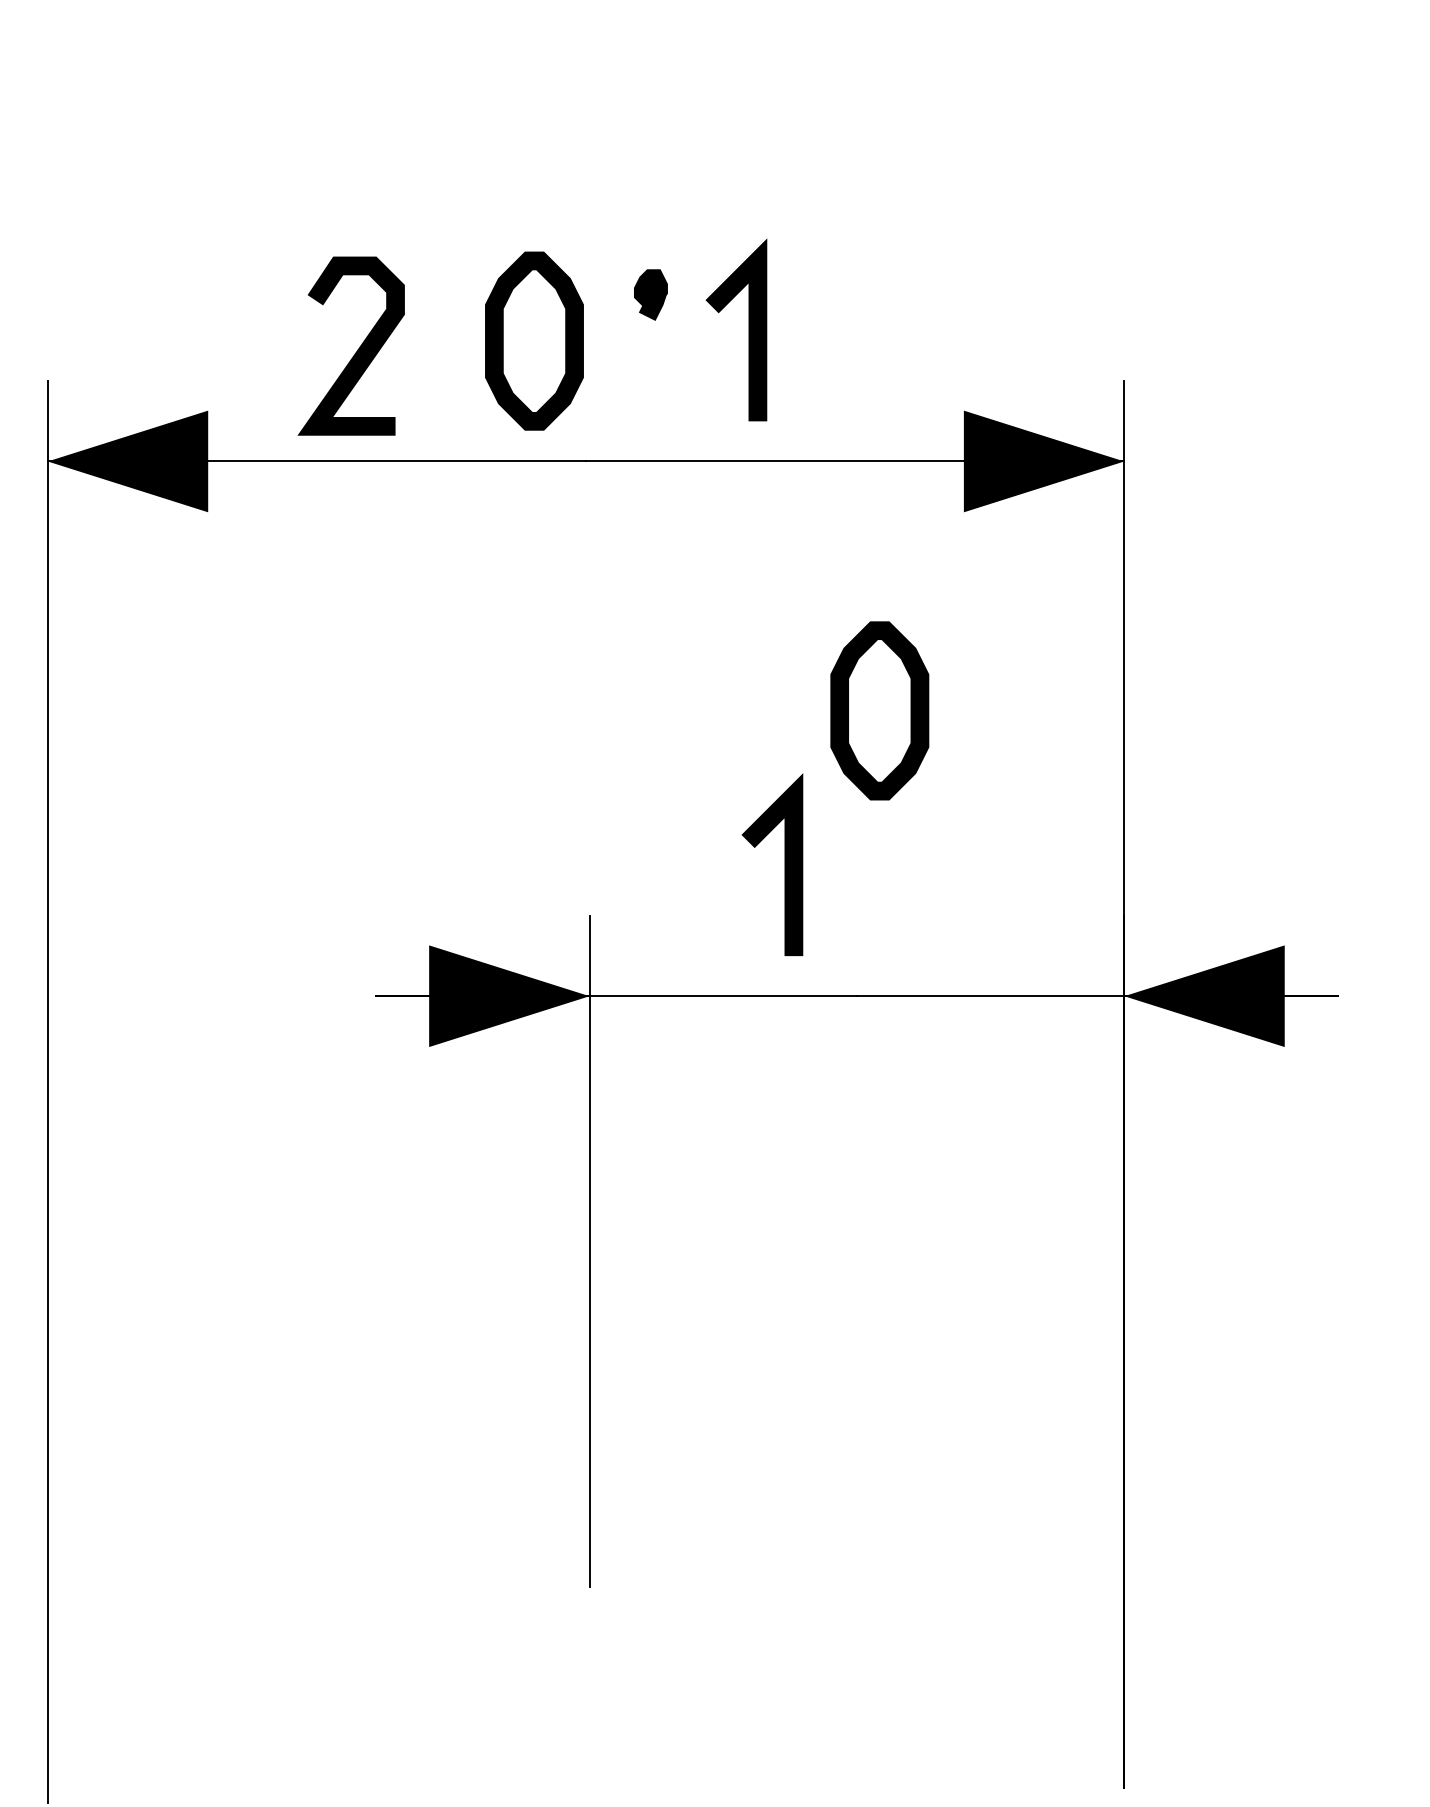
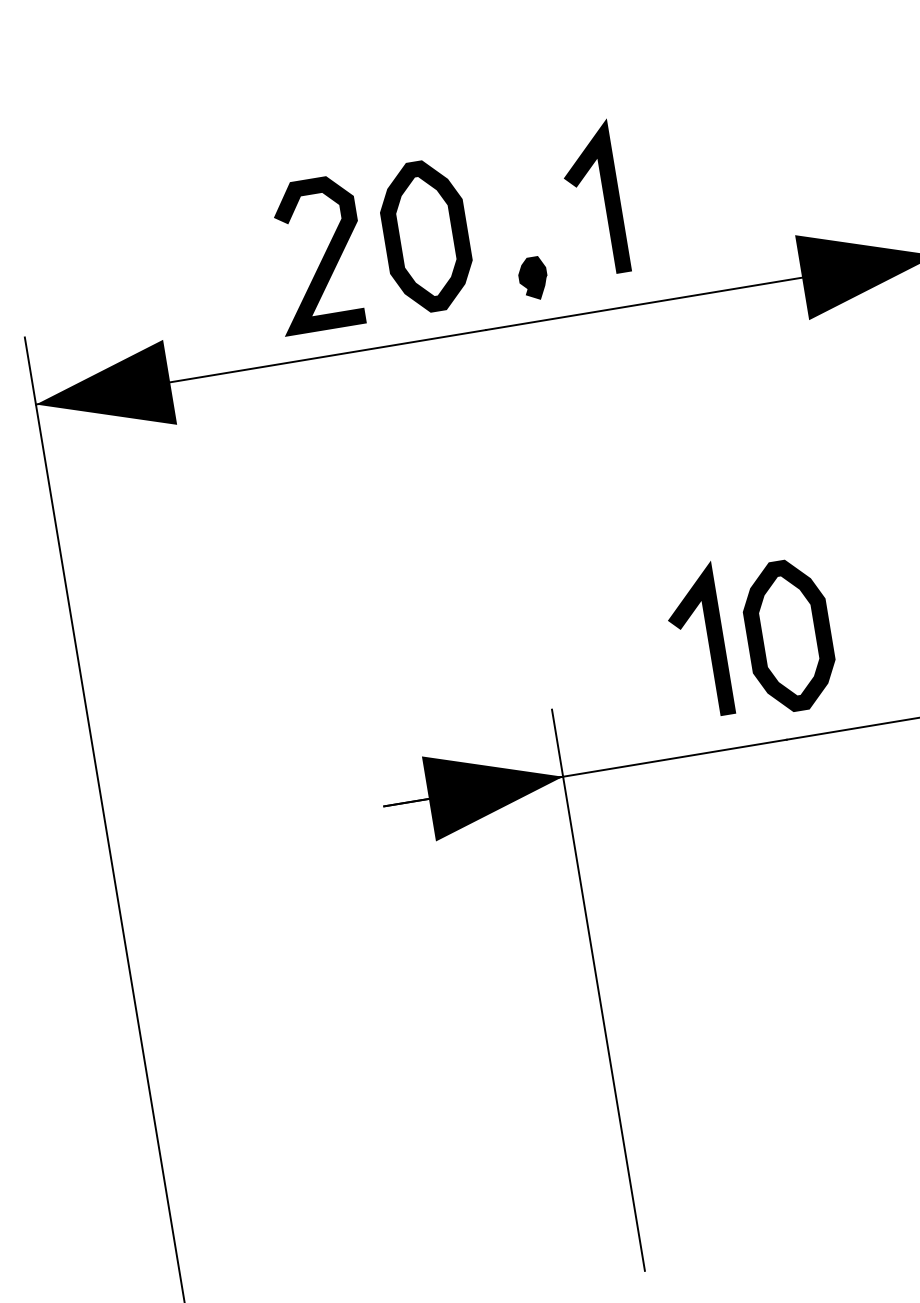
part: (650, 294) -> (532, 278), moved
curve: (357, 349) -> (323, 256), moved
part: (879, 710) -> (788, 635), moved

